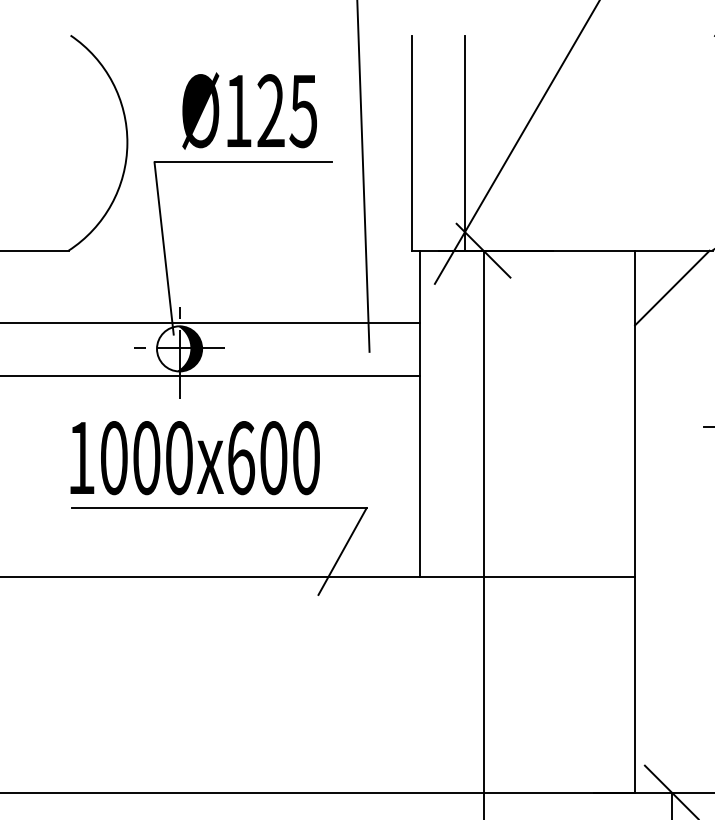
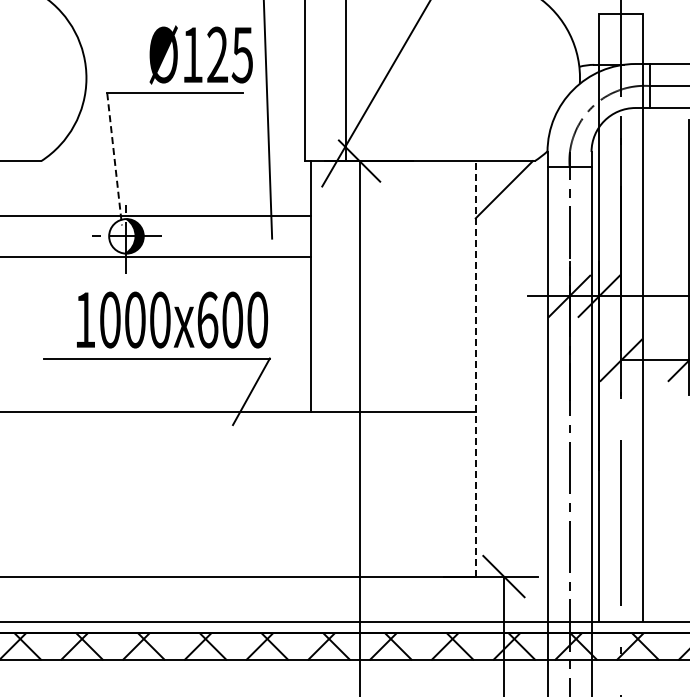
text: (248, 110) -> (200, 54), moved
line: (163, 248) -> (114, 159), solid -> dashed
text: (195, 457) -> (172, 319), moved
line: (634, 521) -> (475, 368), solid -> dashed

